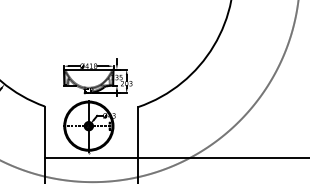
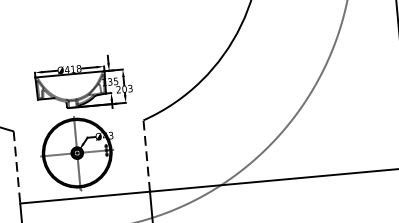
line: (44, 132) -> (16, 167), solid -> dashed
line: (138, 132) -> (147, 155), solid -> dashed

